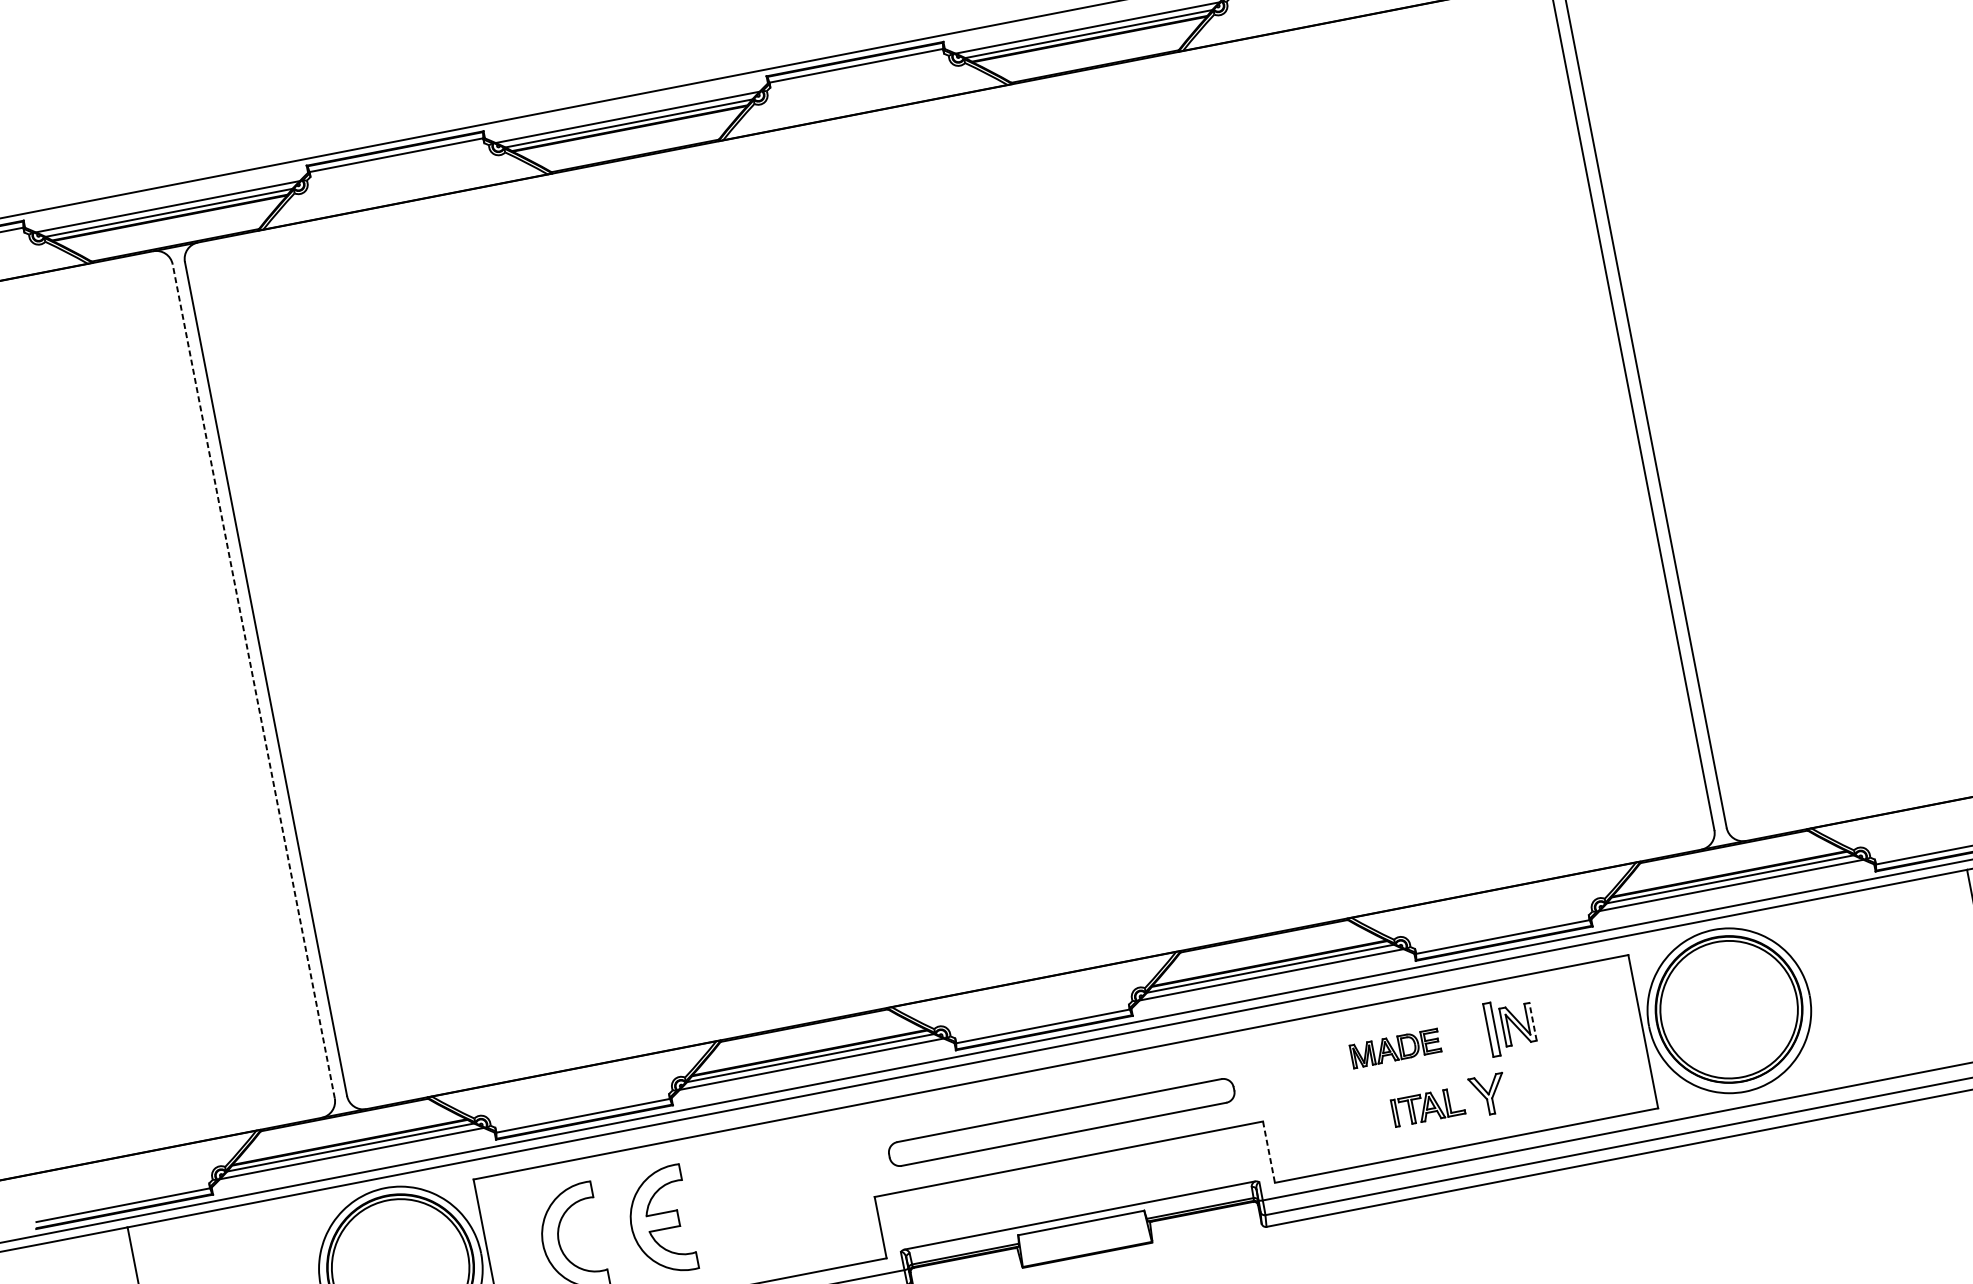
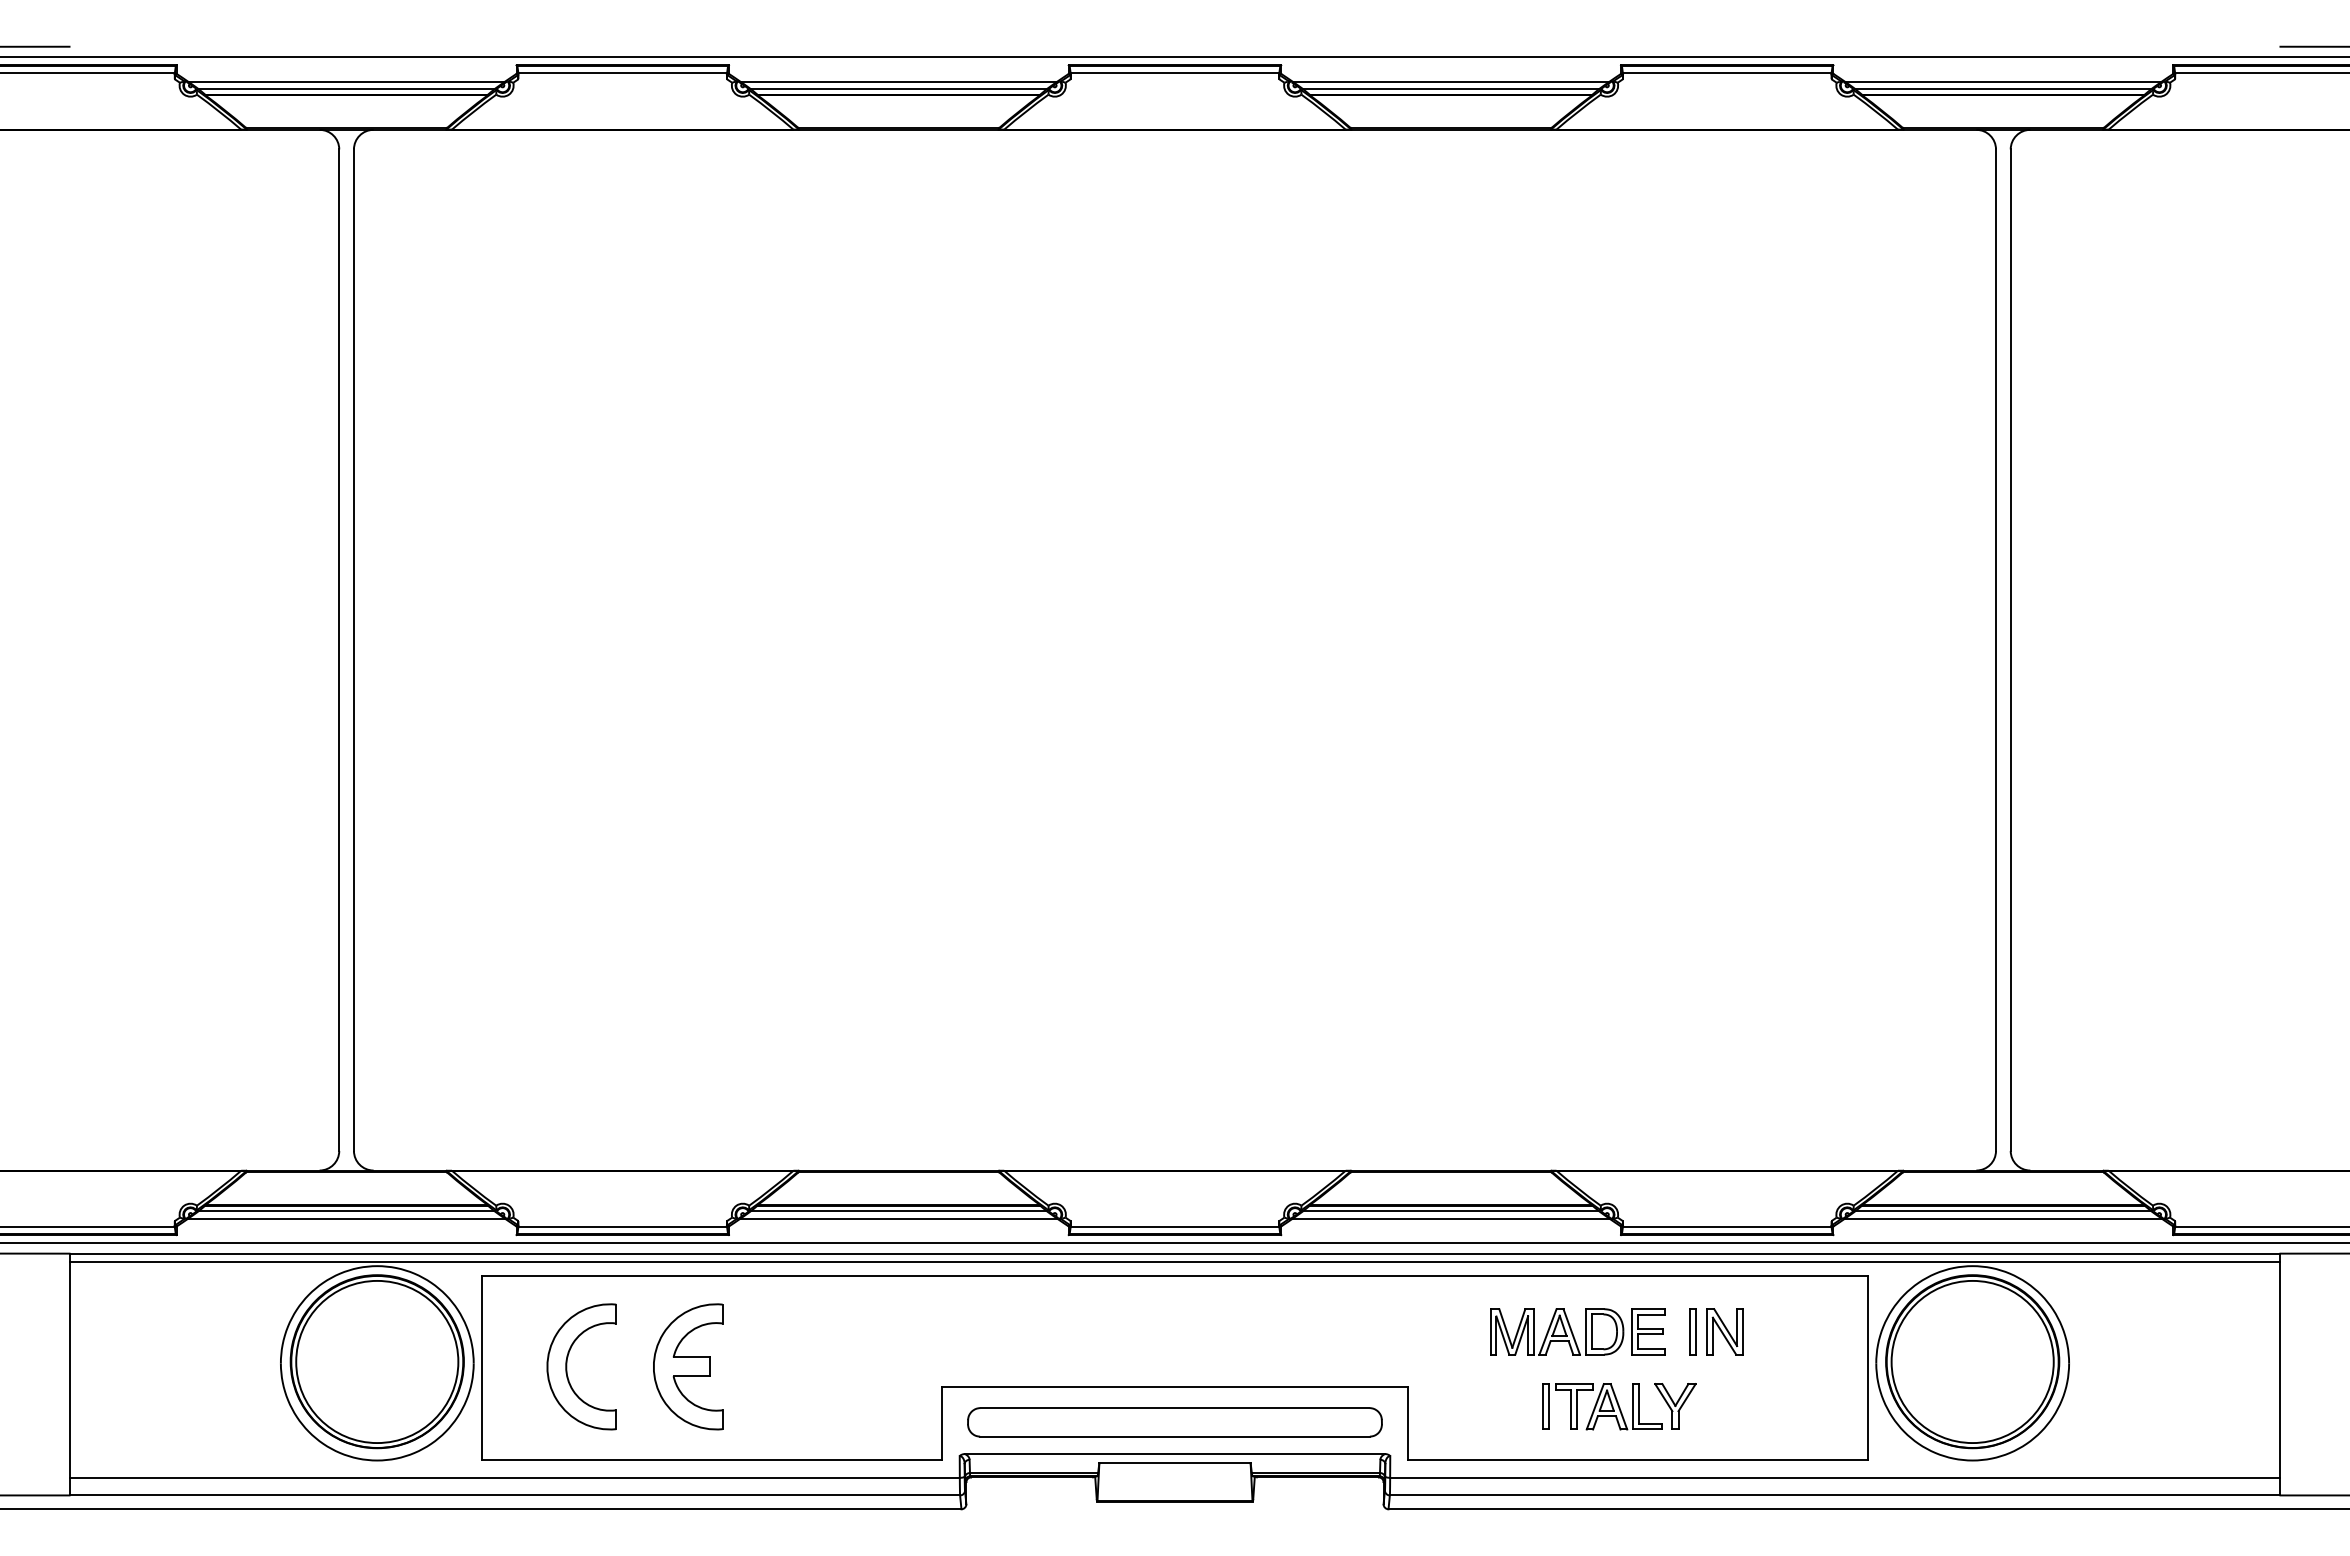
line: (254, 681) -> (339, 650), dashed -> solid
line: (1533, 1021) -> (1743, 1331), dashed -> solid
part: (1490, 1029) -> (1692, 1331), size x0.71
part: (1395, 1048) -> (1577, 1331), size x1.67
line: (1048, 1055) -> (1174, 1261), added
part: (1428, 1106) -> (1602, 1406), size x1.43
part: (1061, 1122) -> (1174, 1422), moved
line: (1269, 1152) -> (1408, 1423), dashed -> solid

